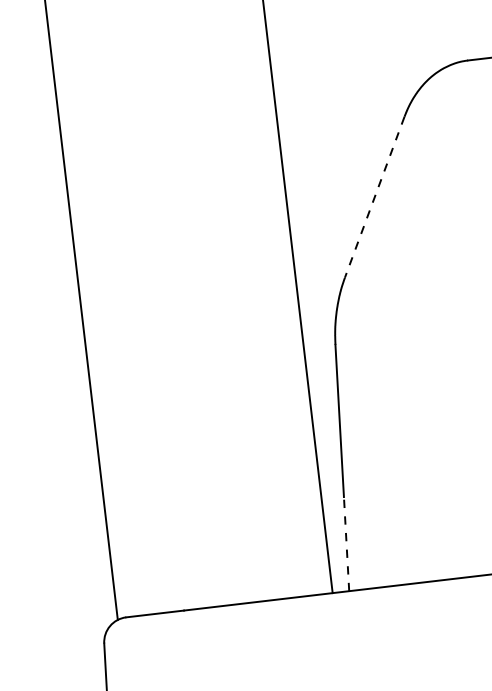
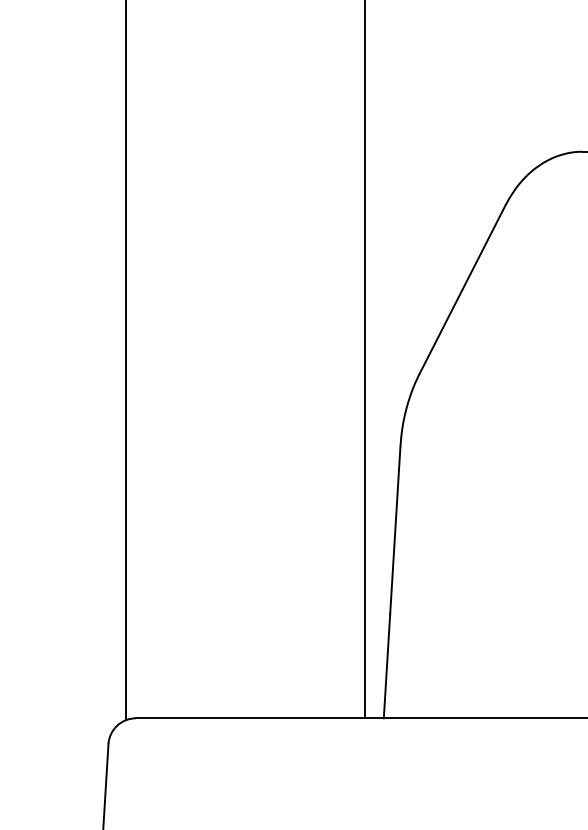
line: (374, 197) -> (462, 289), dashed -> solid
line: (346, 543) -> (387, 665), dashed -> solid

